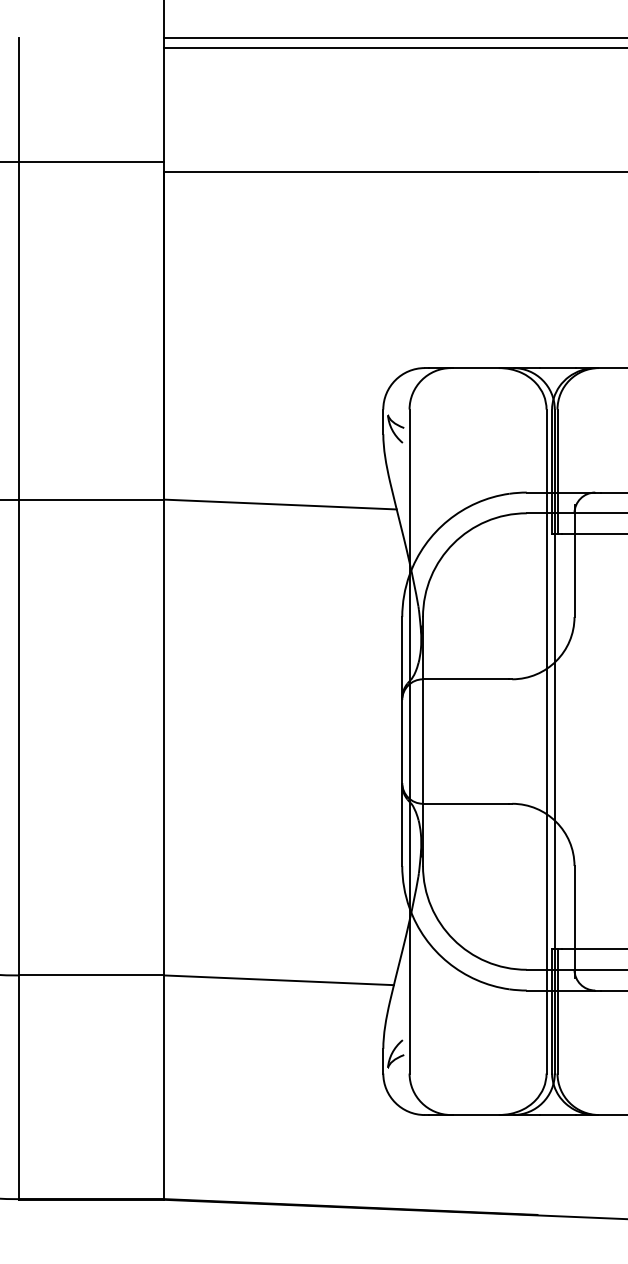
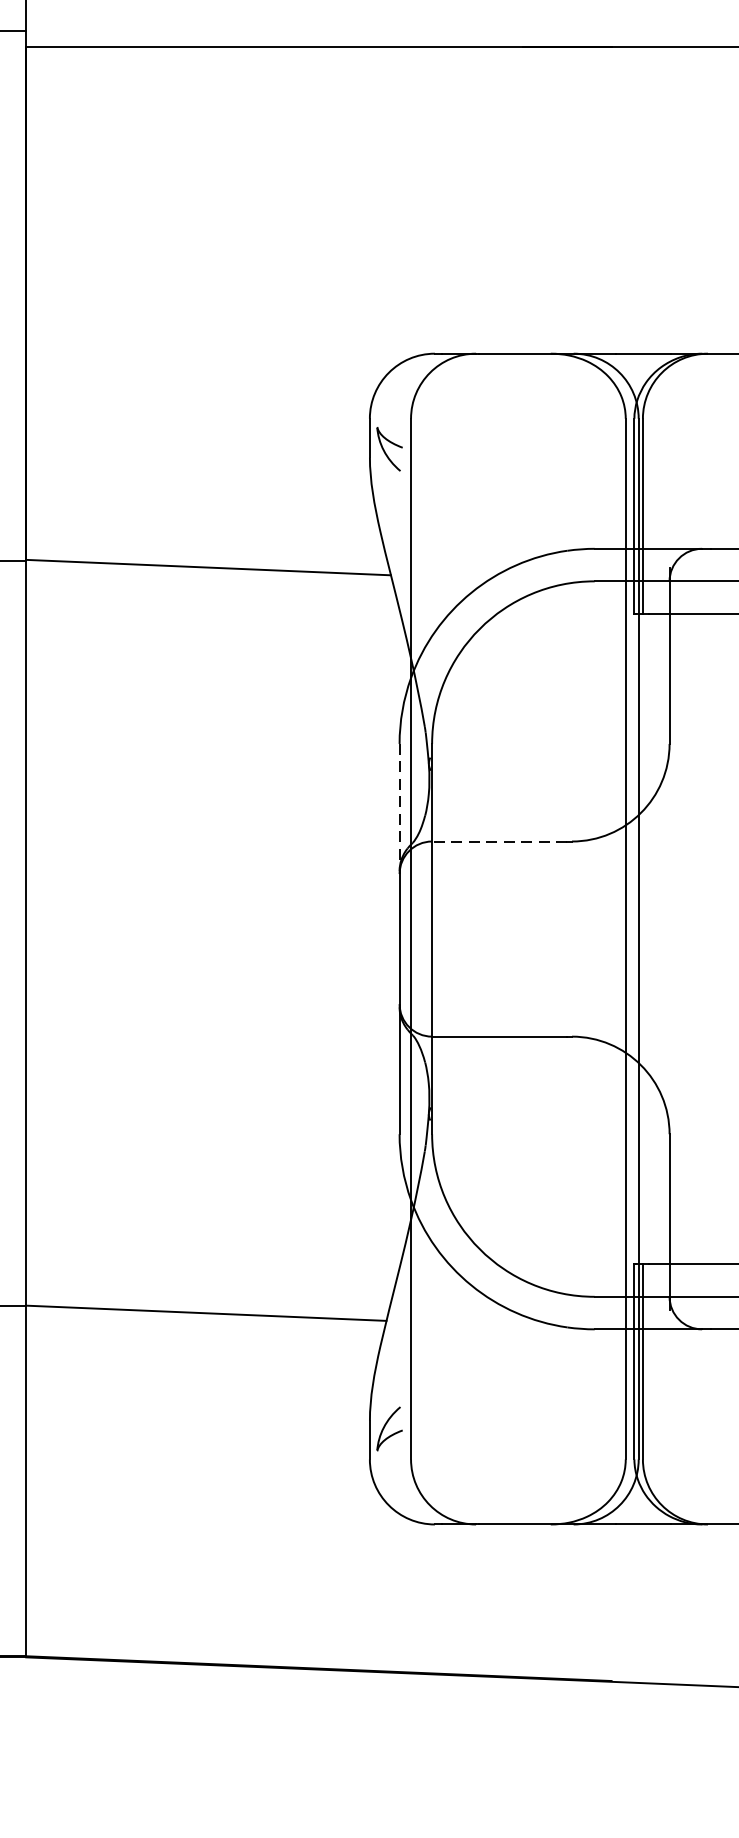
line: (402, 658) -> (399, 808), solid -> dashed
line: (465, 679) -> (498, 841), solid -> dashed

